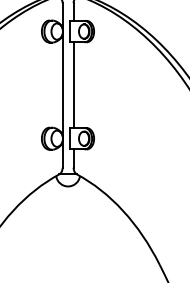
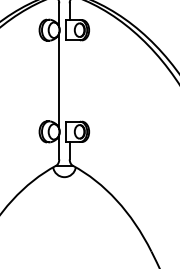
line: (73, 84) -> (69, 80), removed

